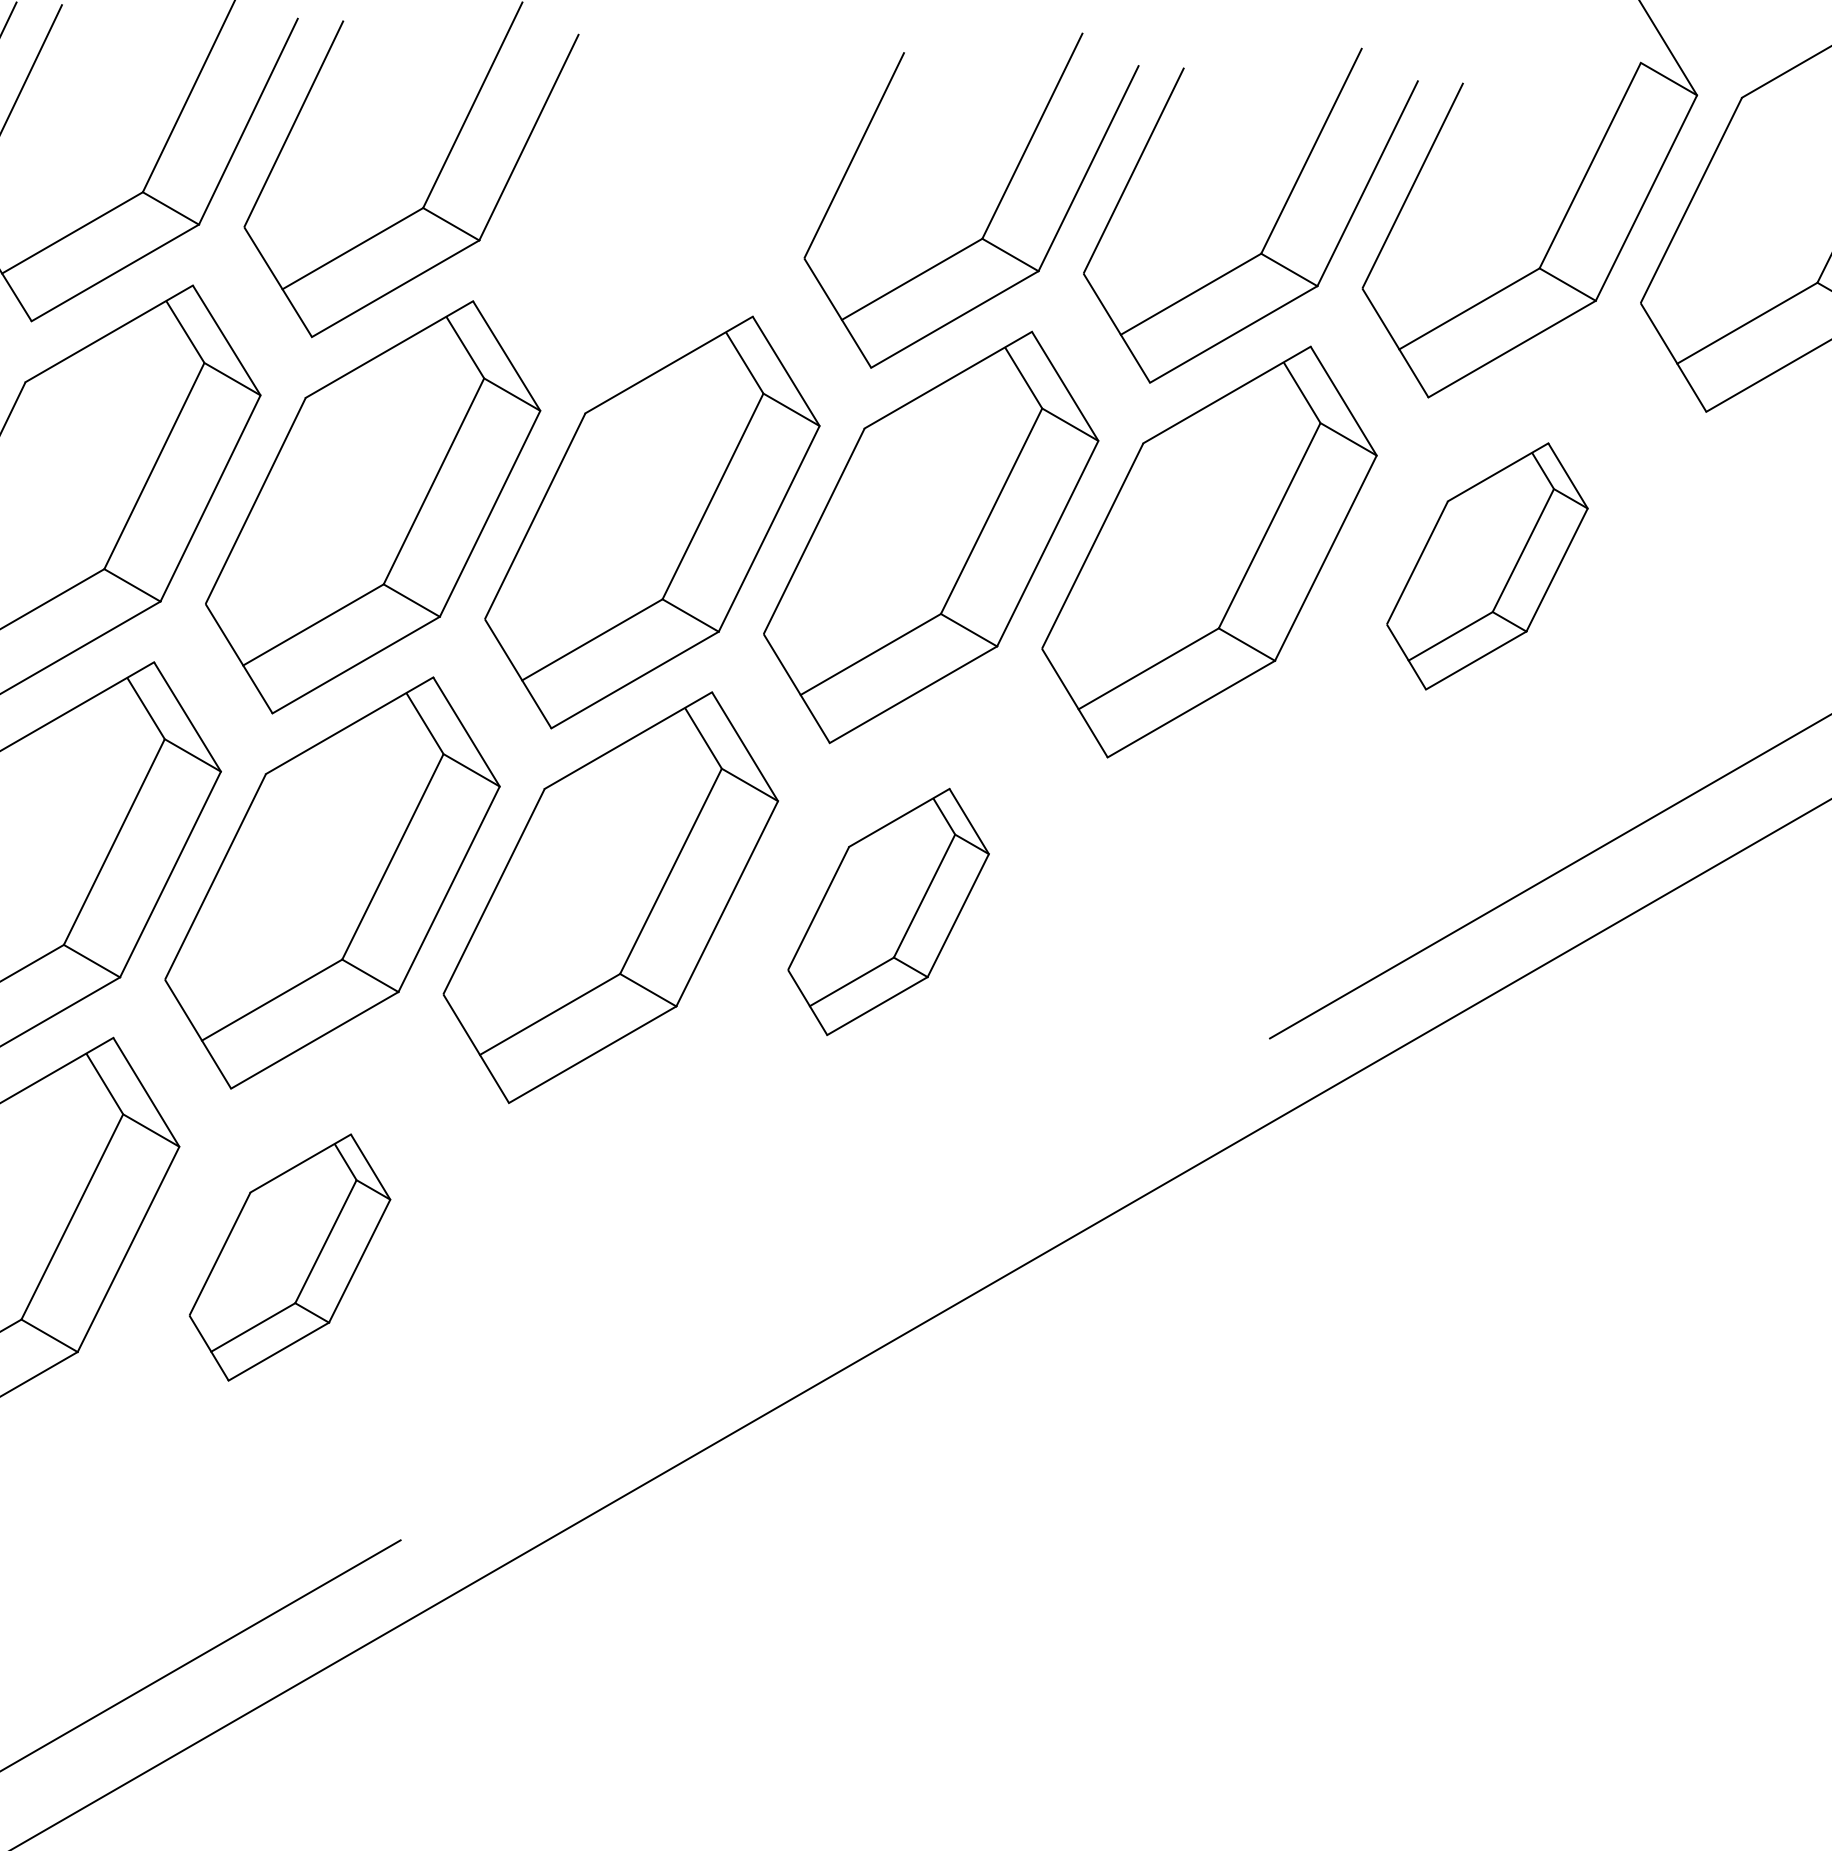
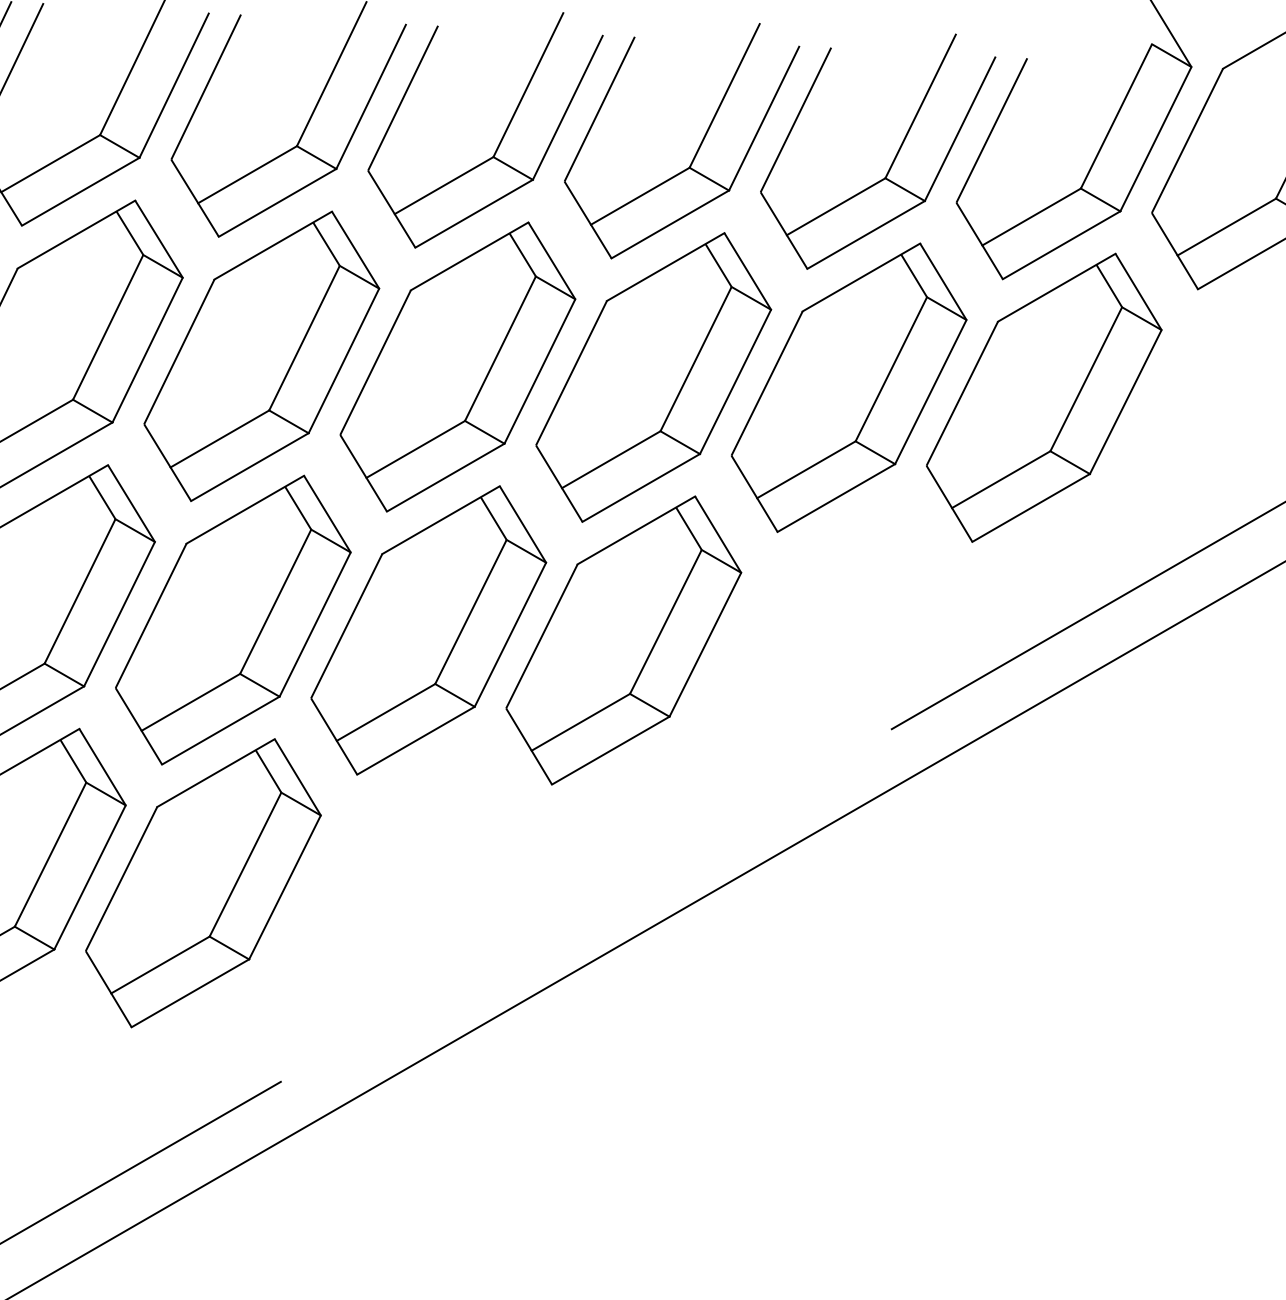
part: (714, 197) -> (501, 138), added
part: (1487, 566) -> (1044, 397), size x1.67
part: (888, 911) -> (623, 640), size x1.67
part: (289, 1257) -> (203, 883), size x1.67

